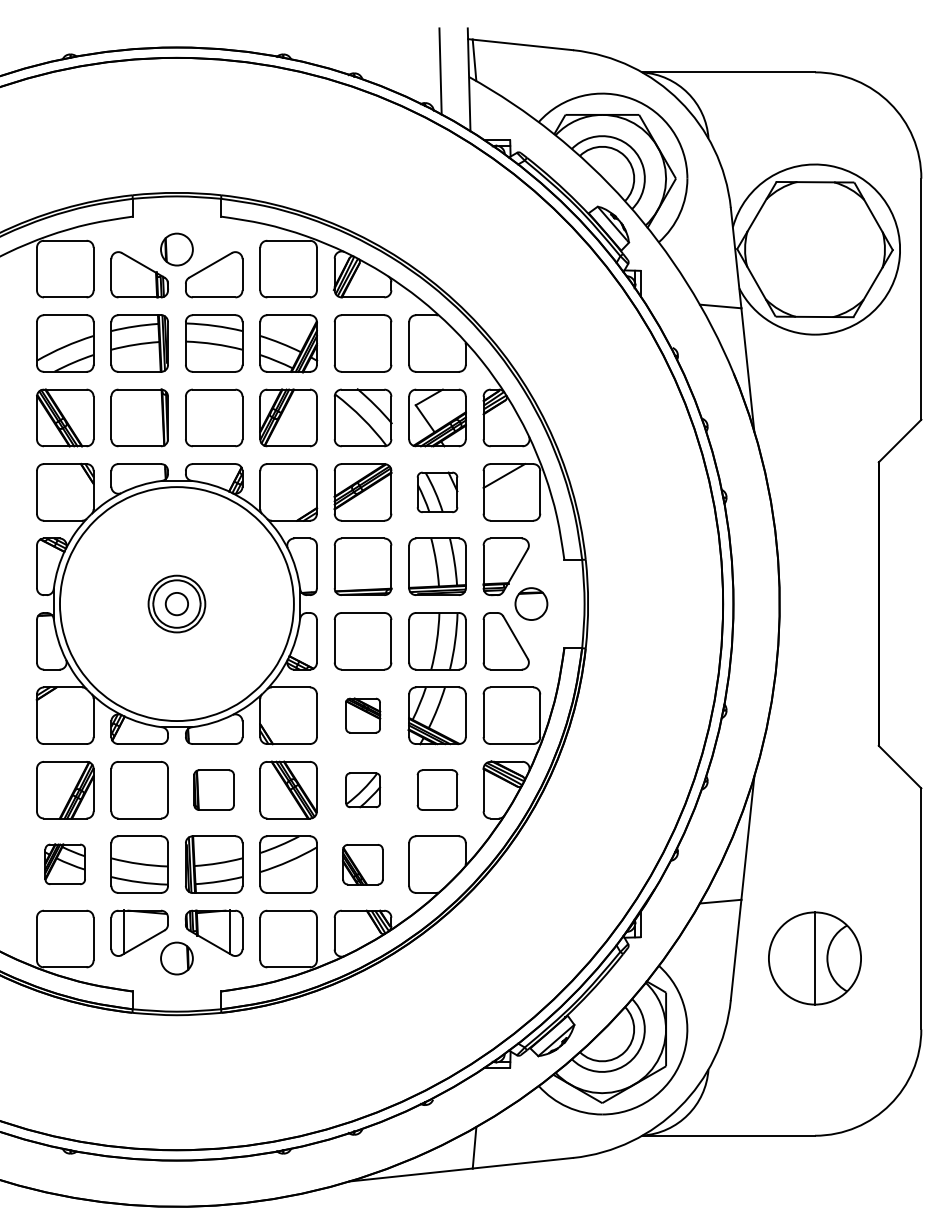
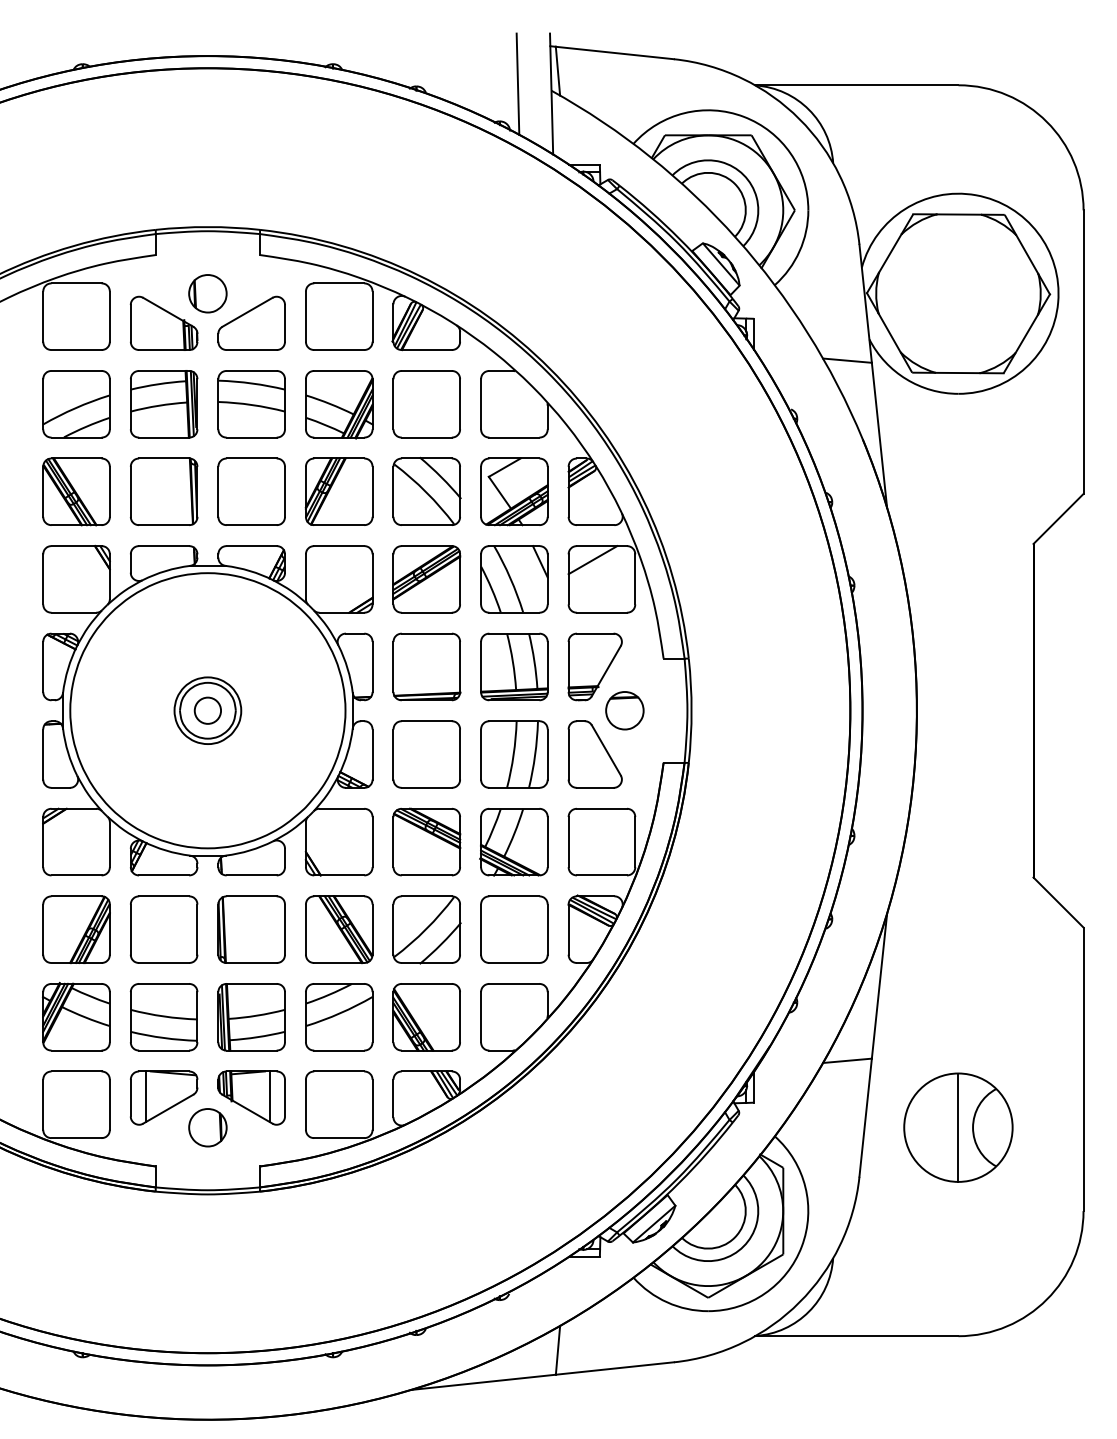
part: (437, 492) -> (514, 579), size x1.43
part: (362, 715) -> (426, 841), size x1.67
part: (214, 790) -> (251, 929), size x1.43
part: (362, 790) -> (426, 929), size x1.67
part: (437, 790) -> (514, 929), size x1.43
part: (65, 863) -> (76, 1016), size x1.43
part: (362, 864) -> (426, 1017), size x1.43

